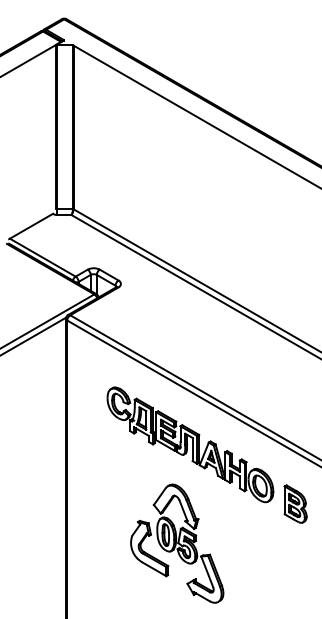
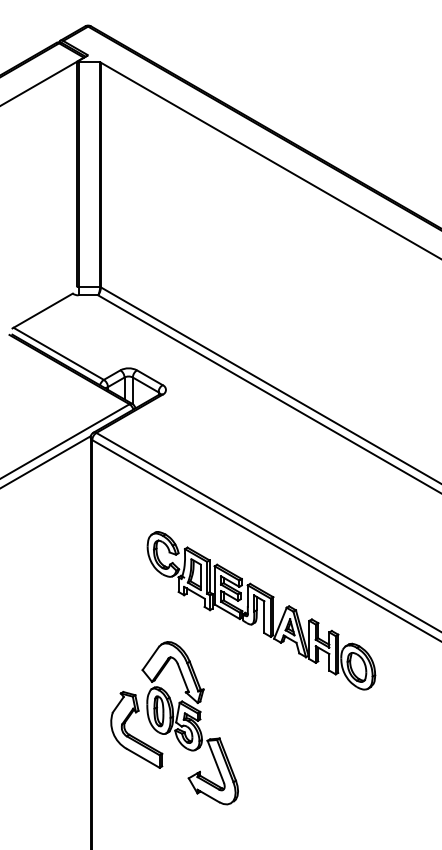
part: (295, 503) -> (405, 691), removed
part: (177, 543) -> (175, 722), moved

